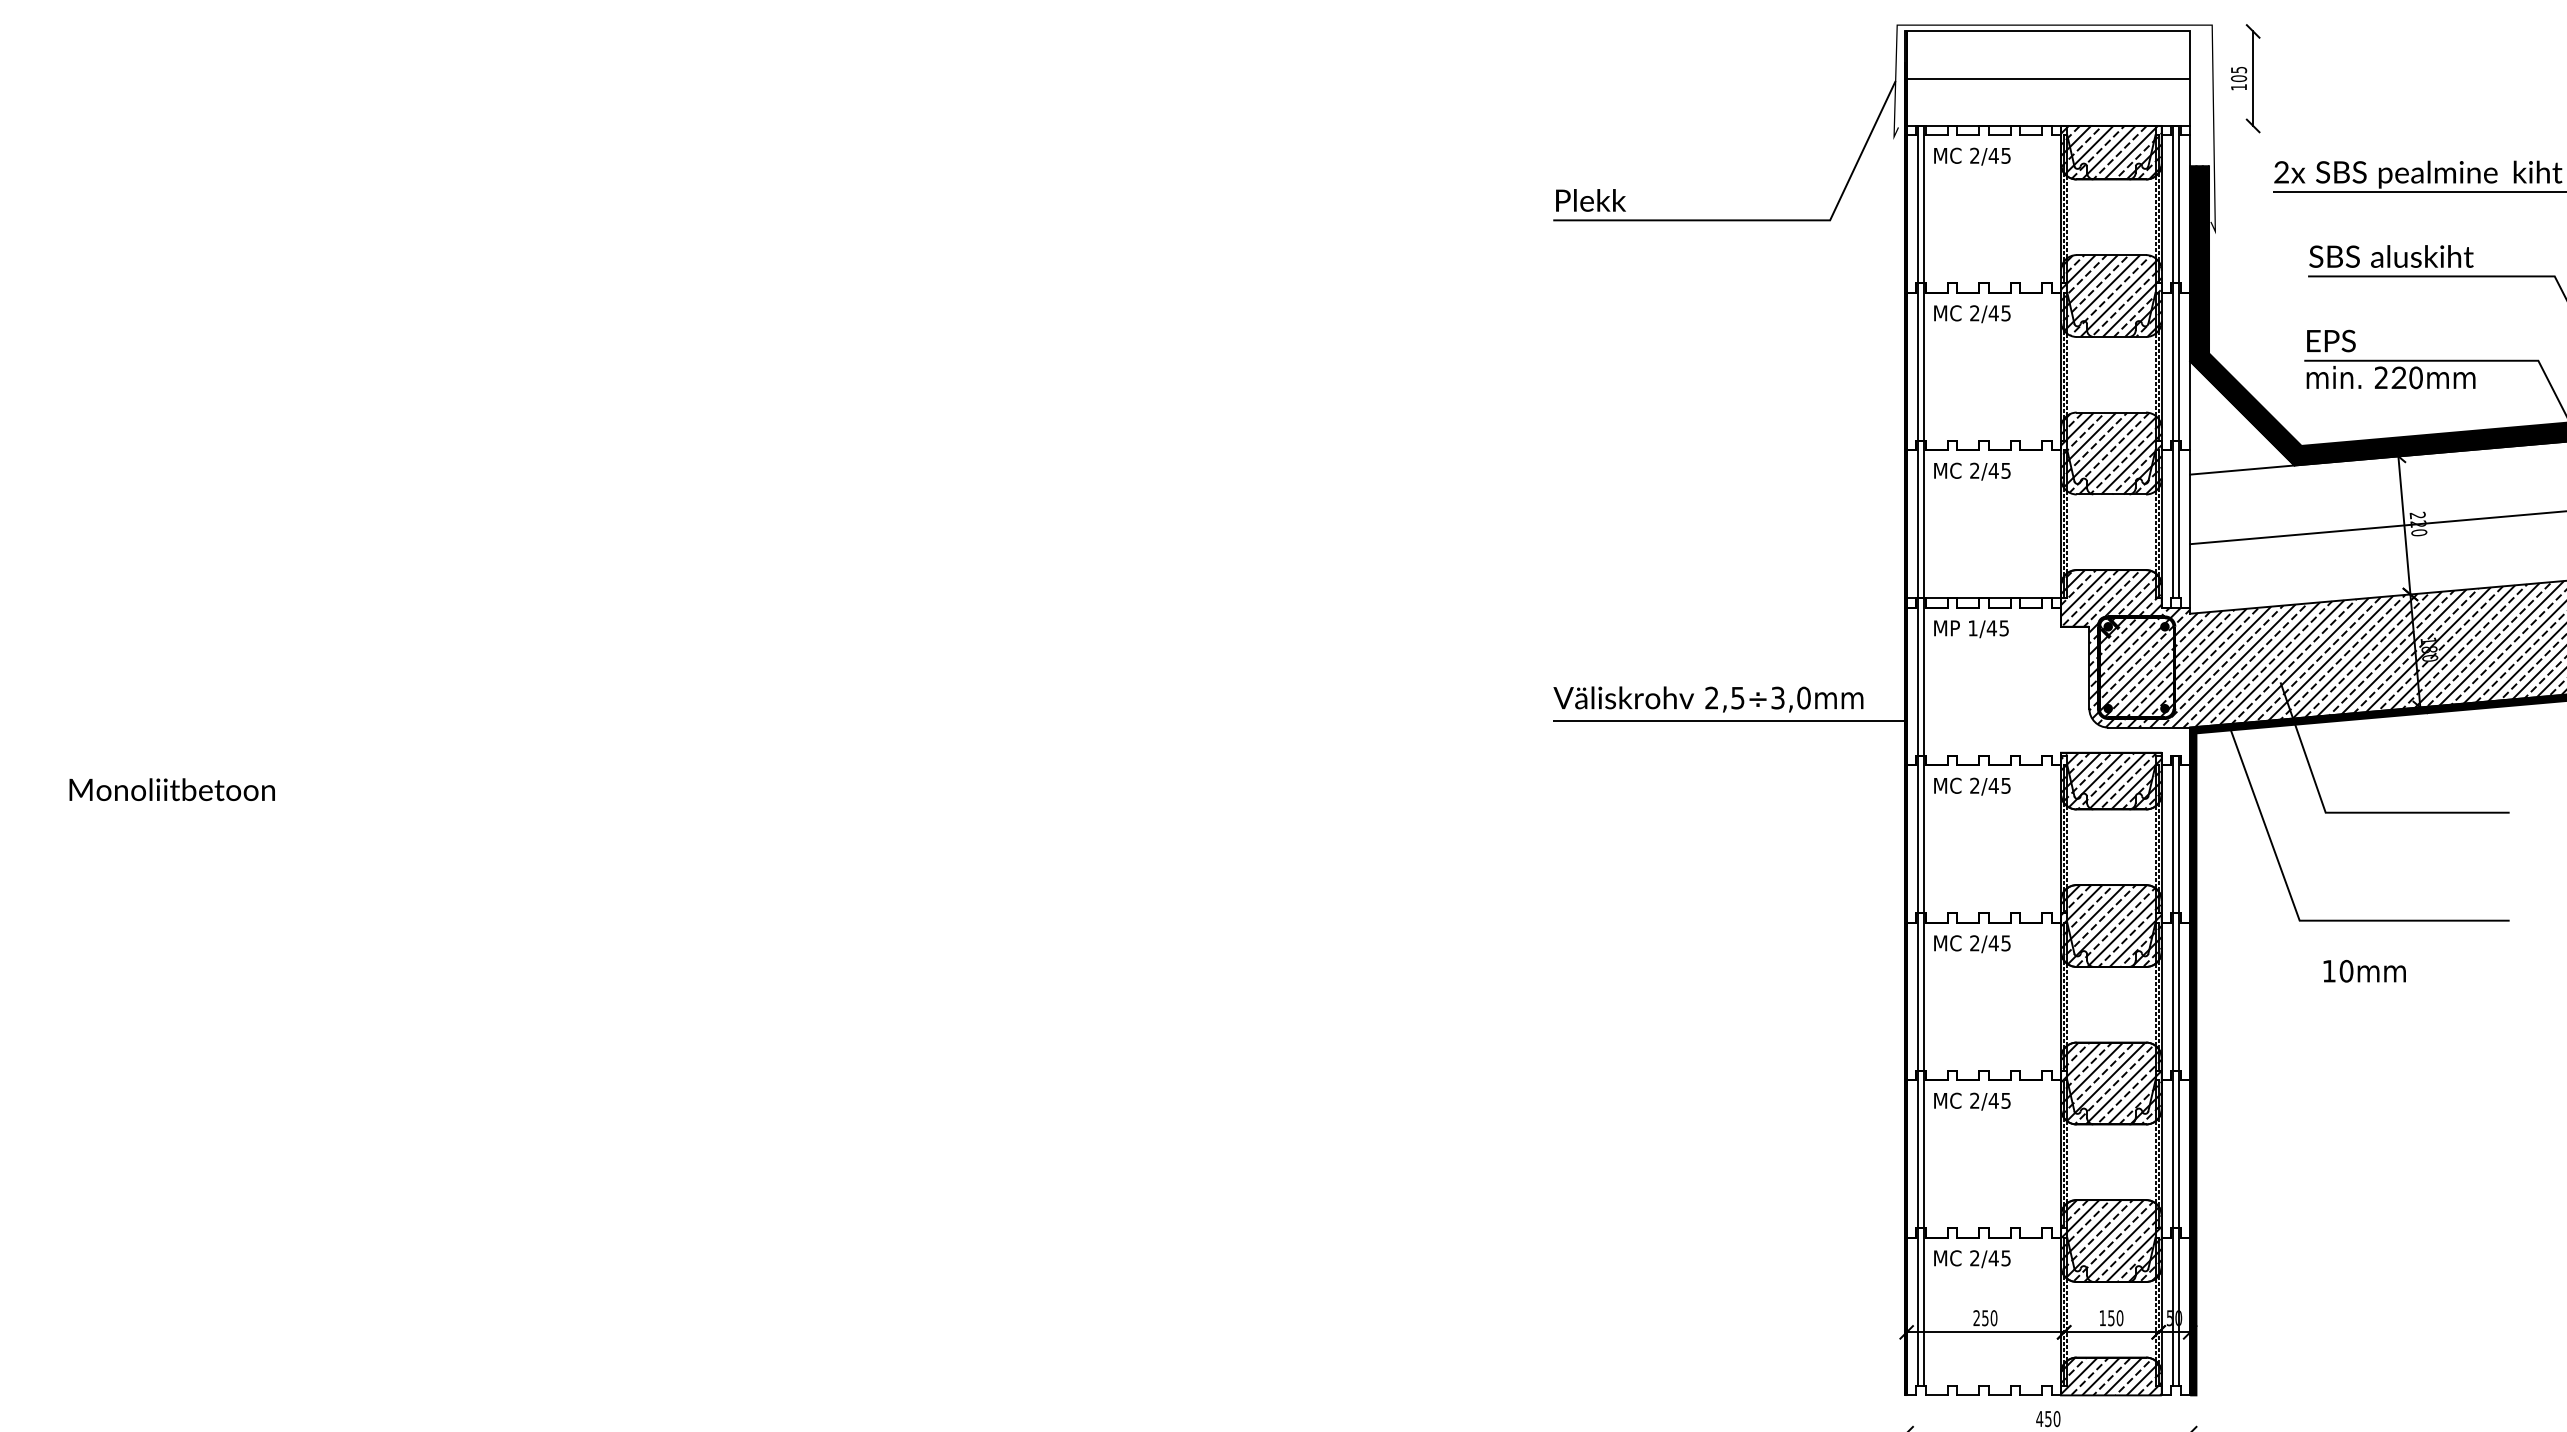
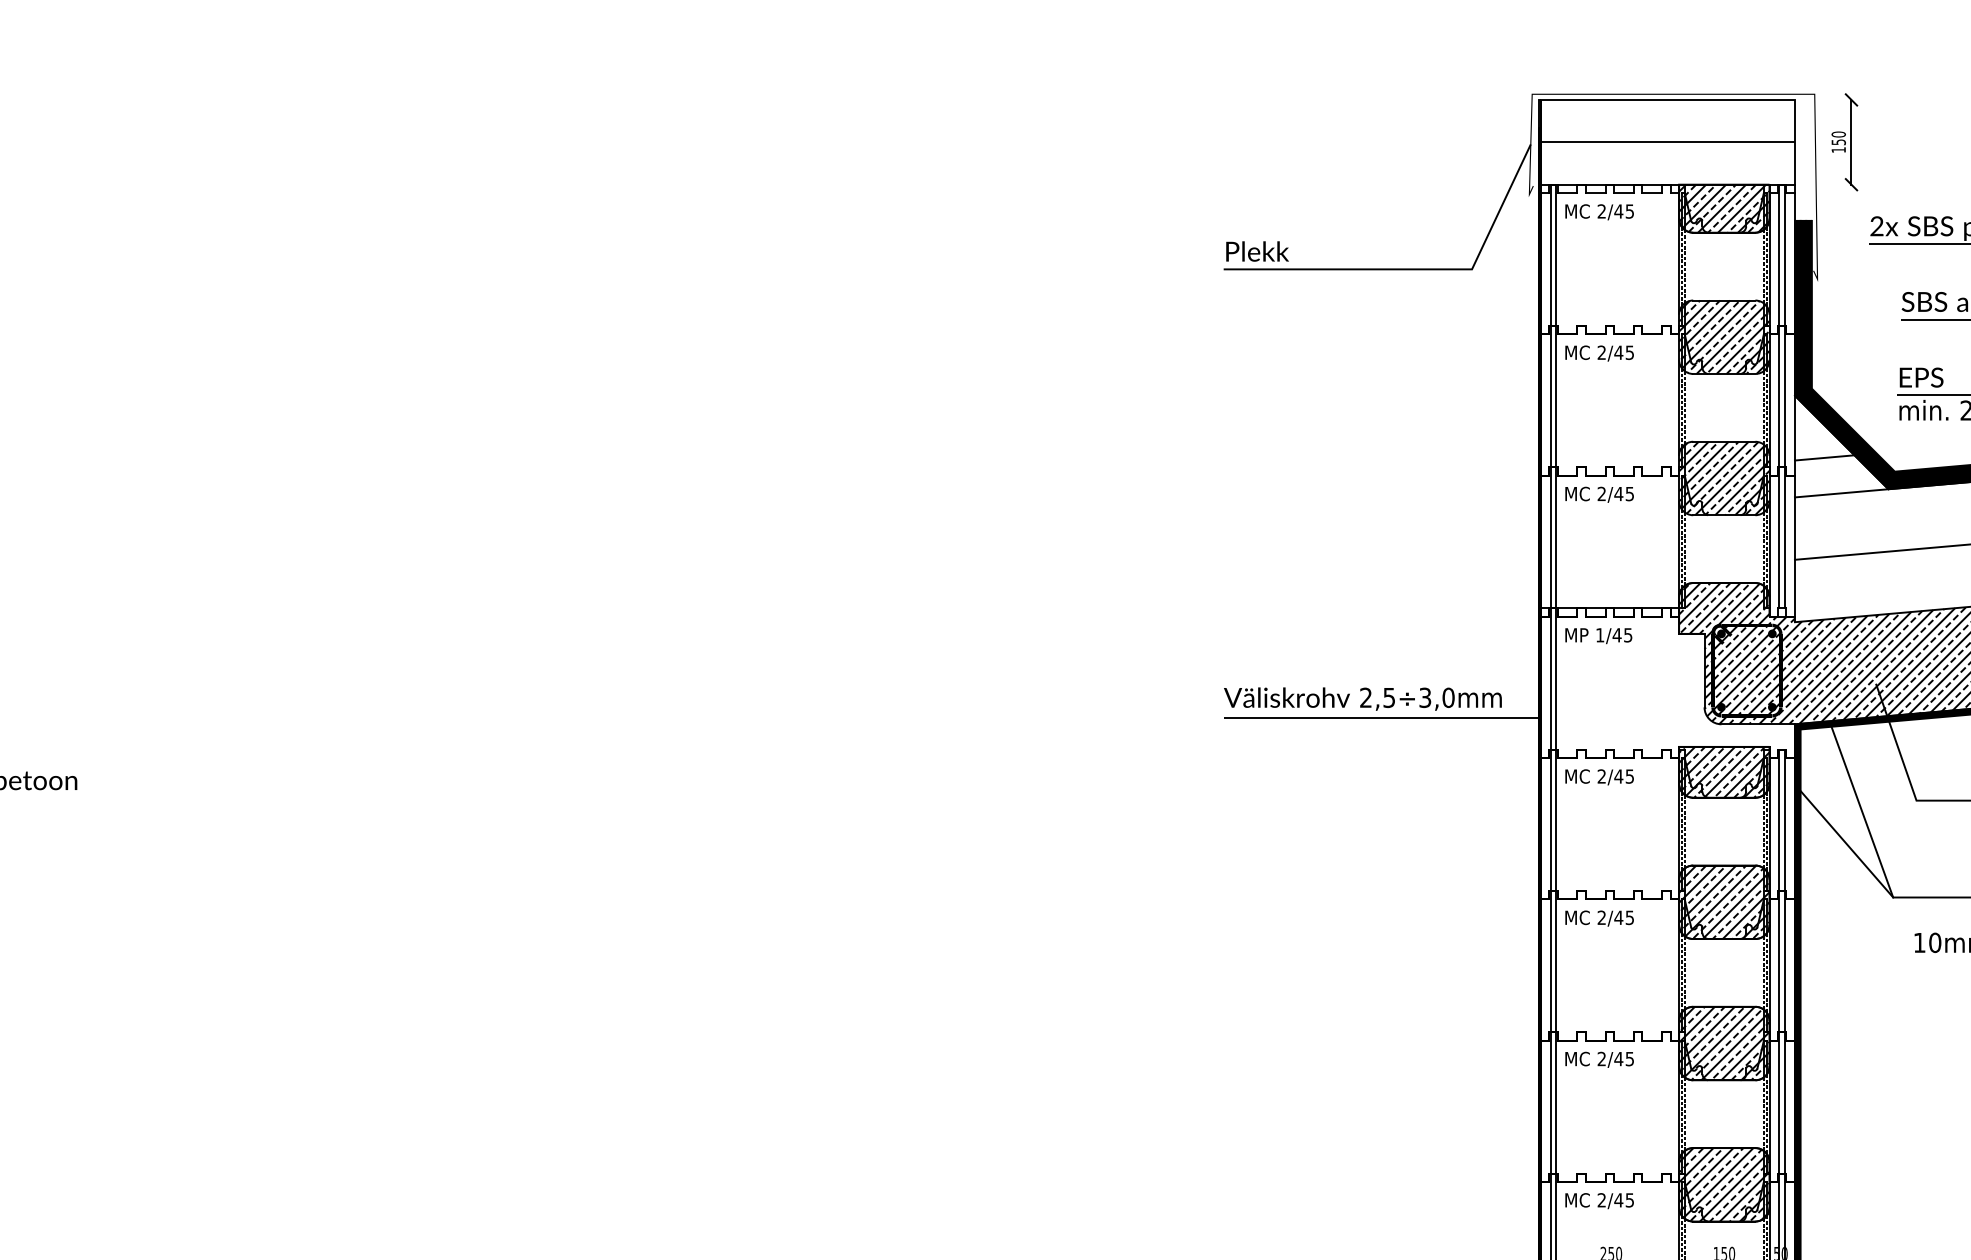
text: (2239, 74) -> (1839, 138), 105 -> 150
line: (2223, 430) -> (1824, 457), added
line: (2247, 860) -> (1846, 843), added

